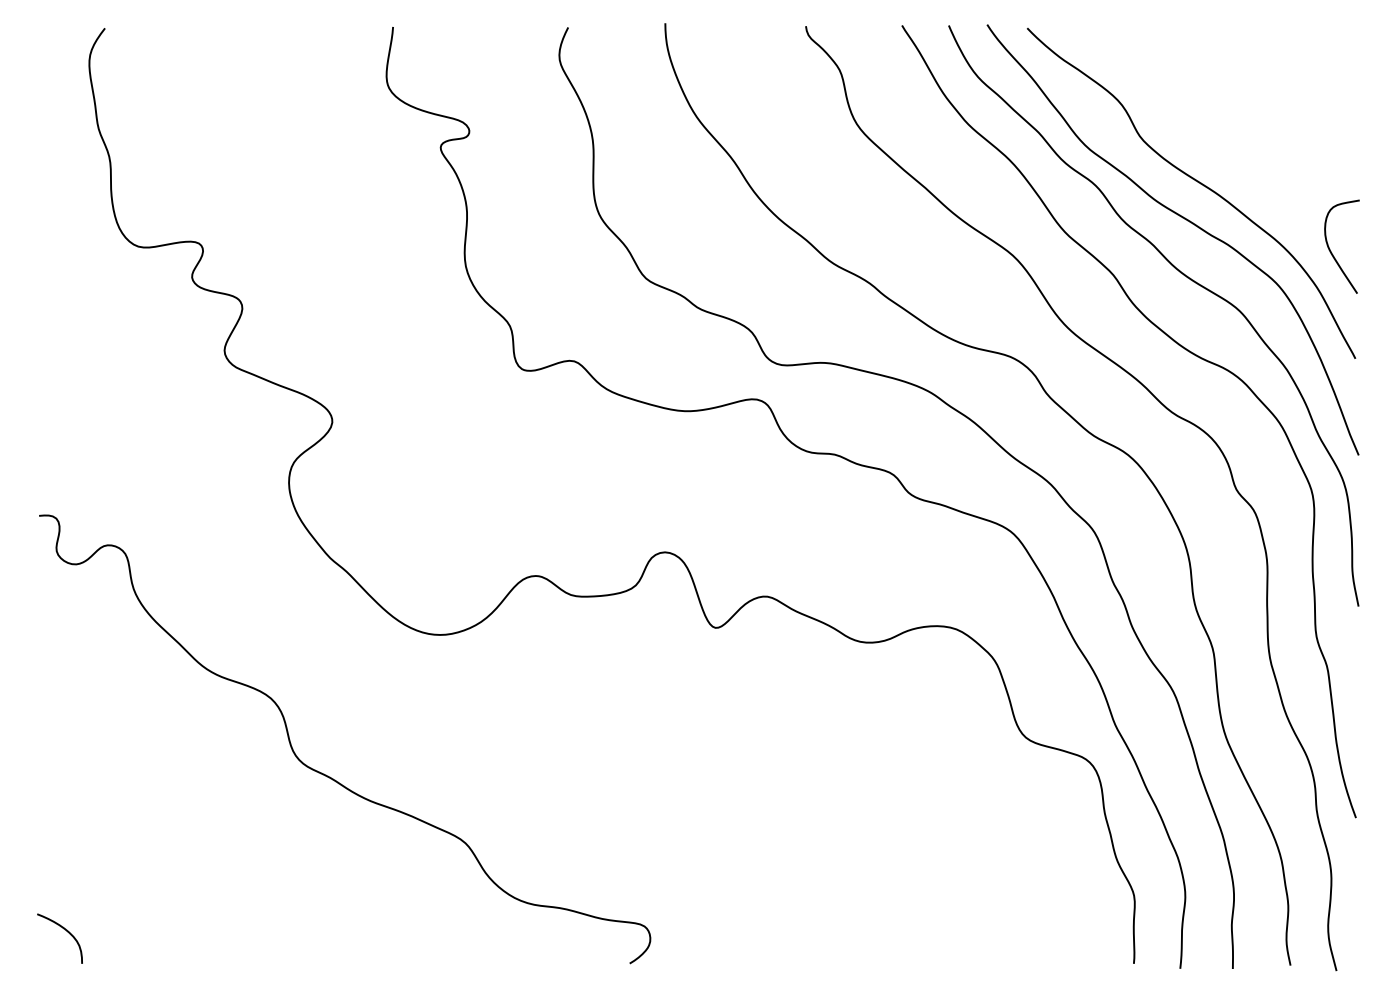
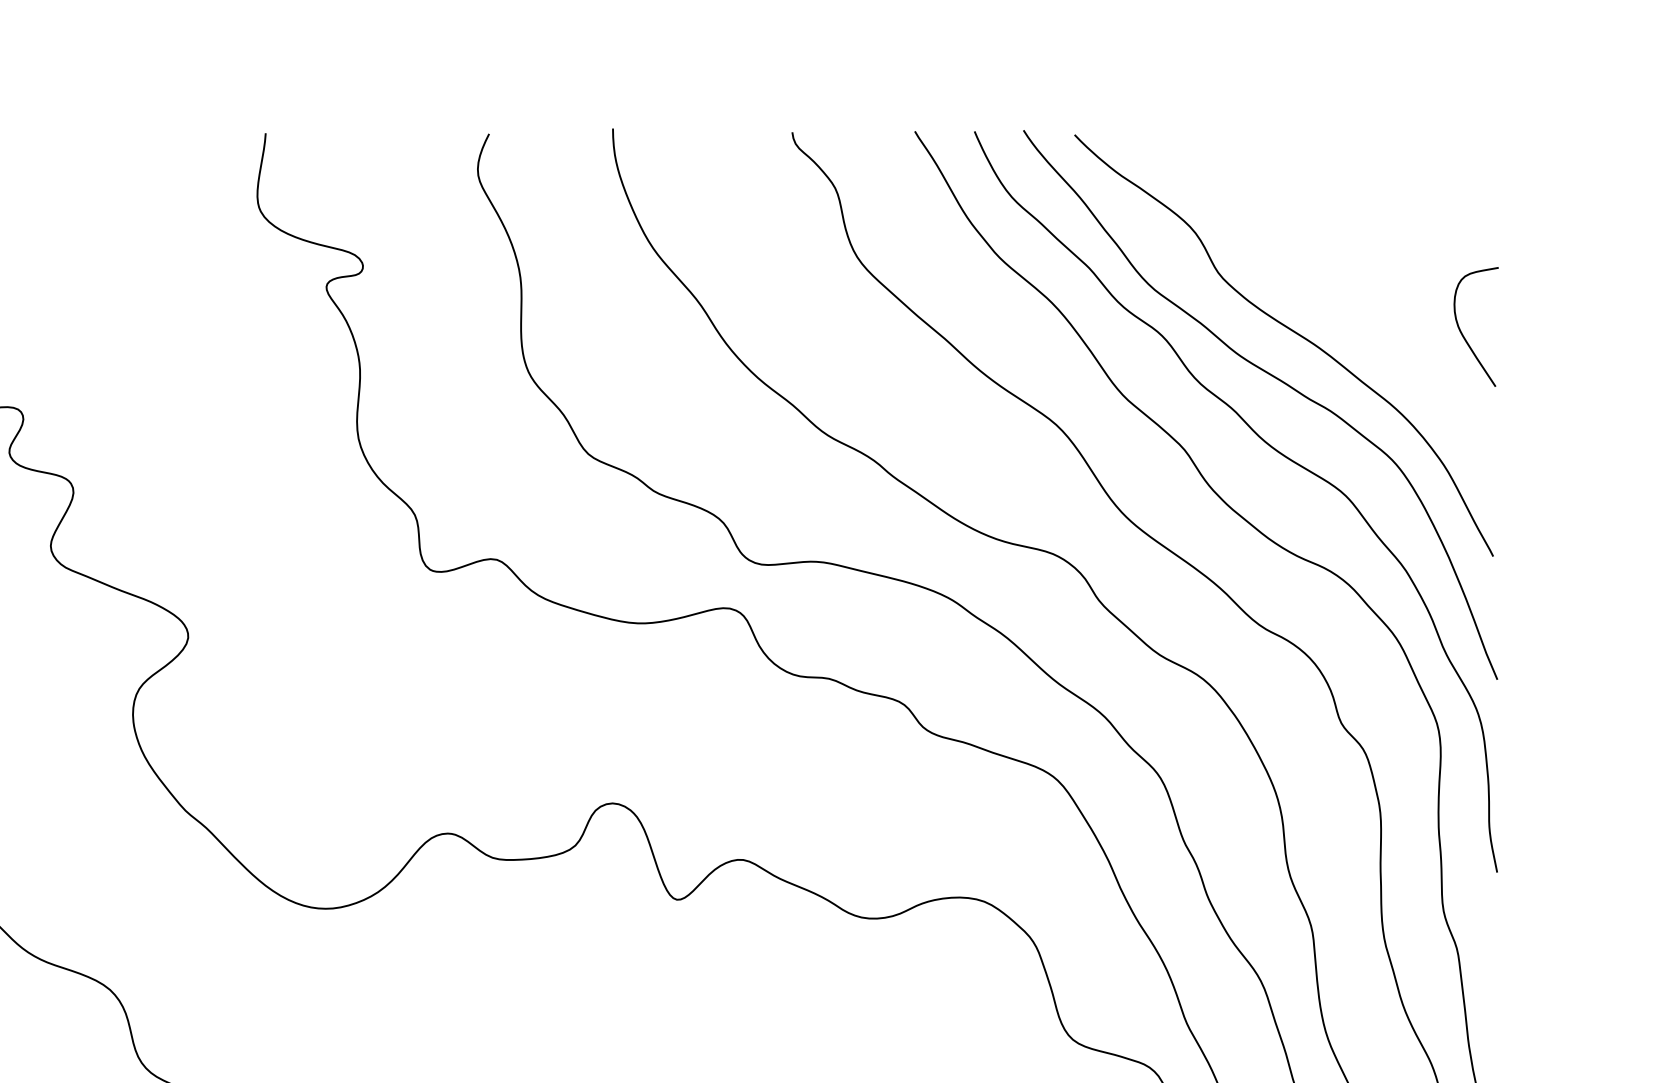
curve: (1331, 251) -> (1462, 332), moved

